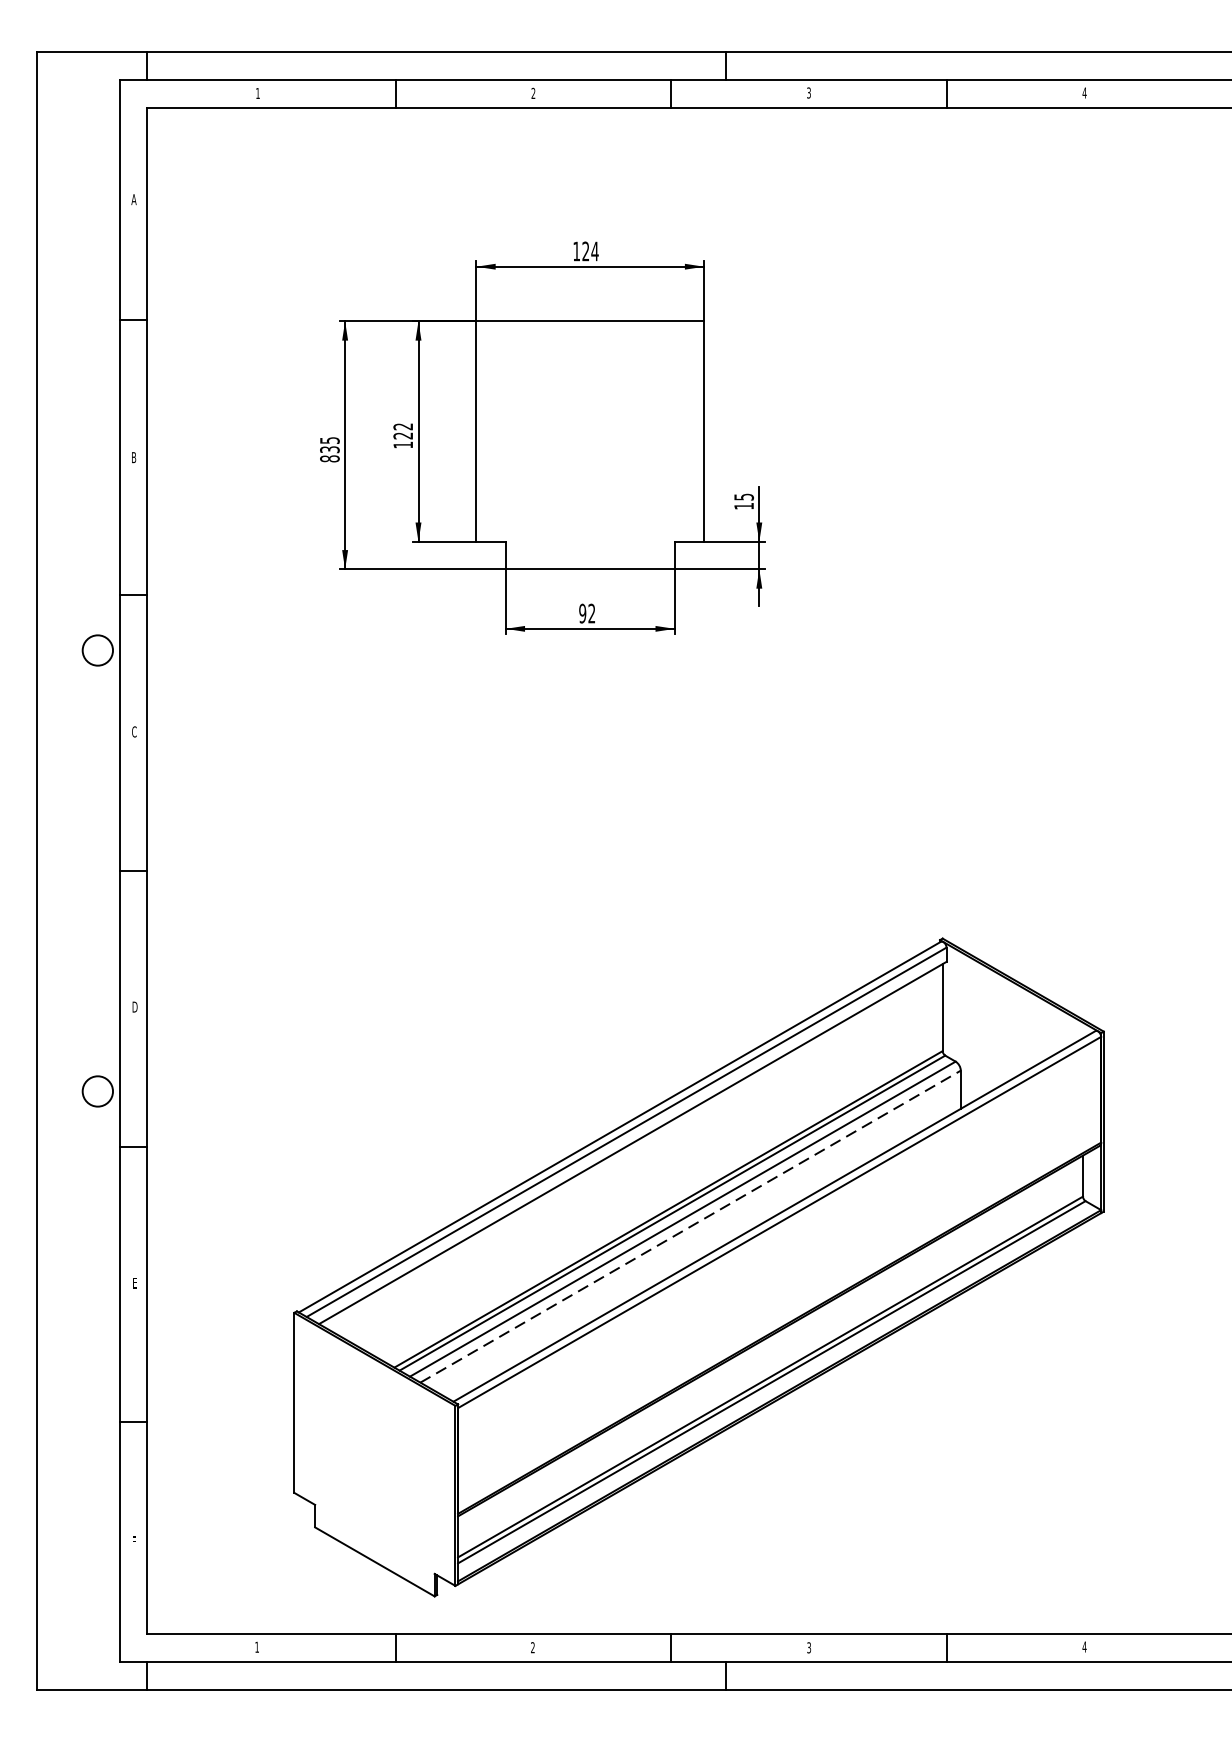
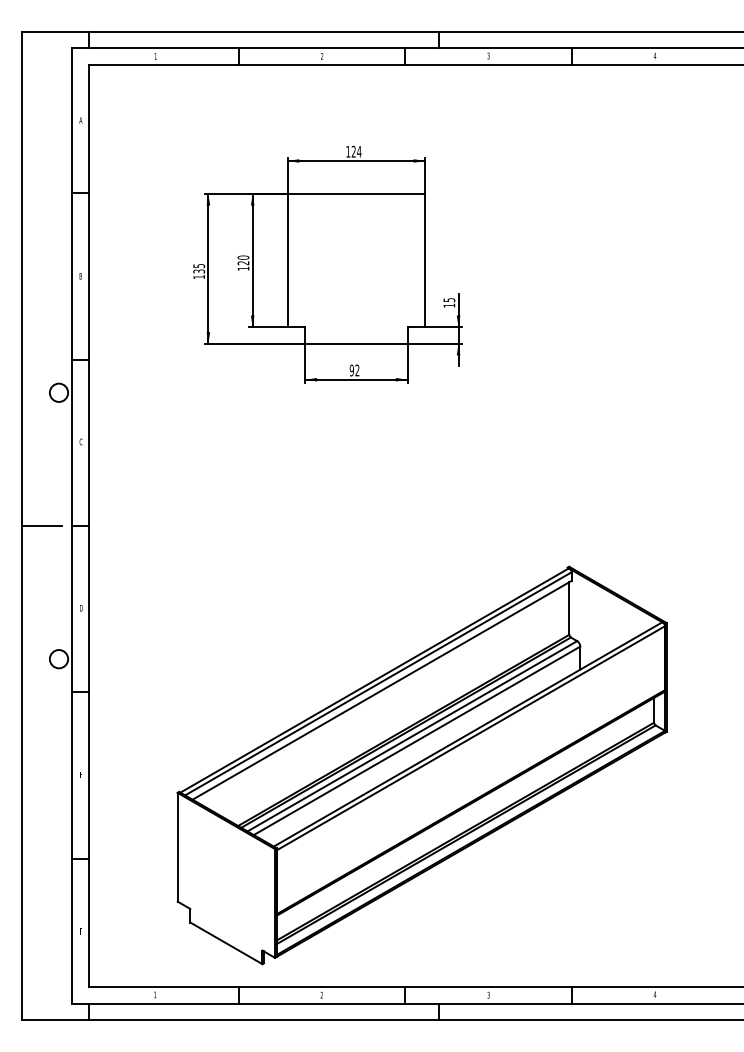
text: (403, 426) -> (243, 257), 122 -> 120
text: (330, 459) -> (199, 277), 835 -> 135
line: (70, 871) -> (42, 526), added
line: (691, 1226) -> (417, 740), dashed -> solid

